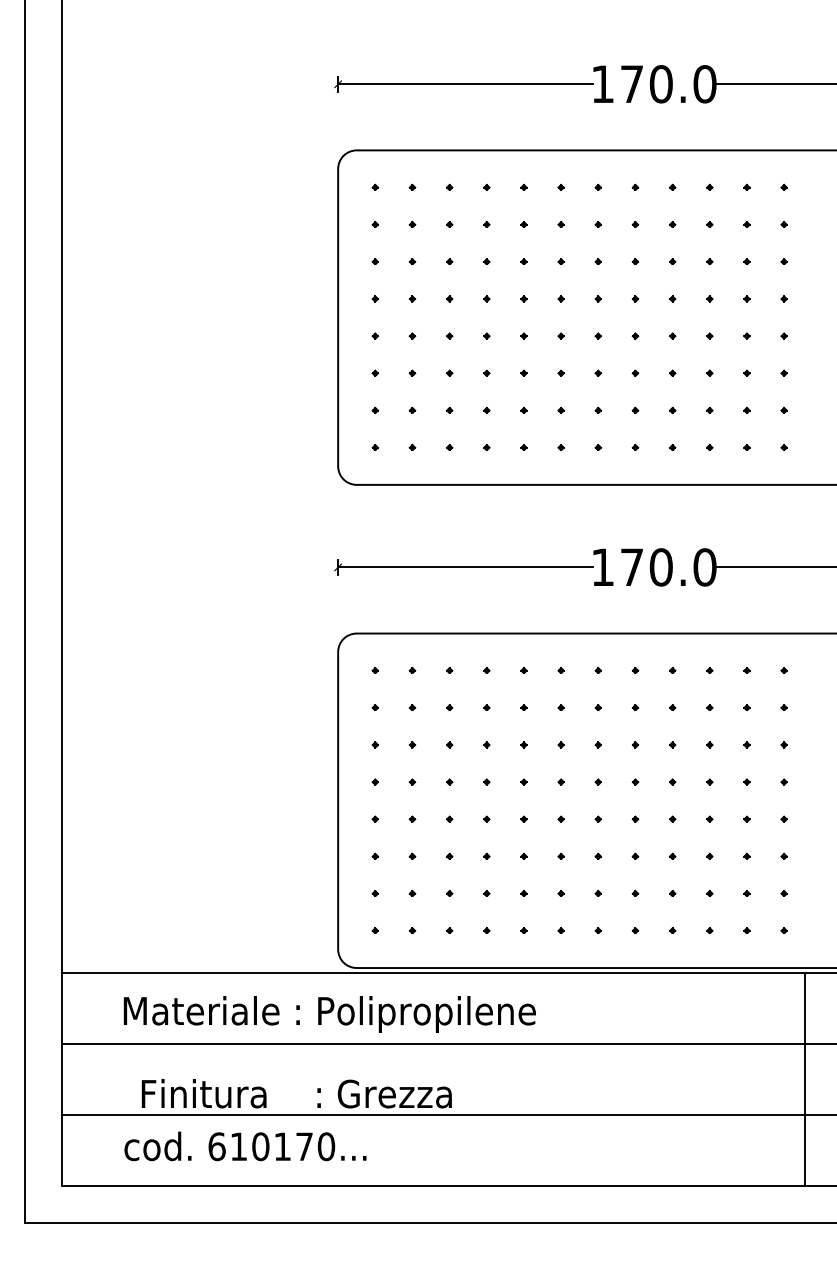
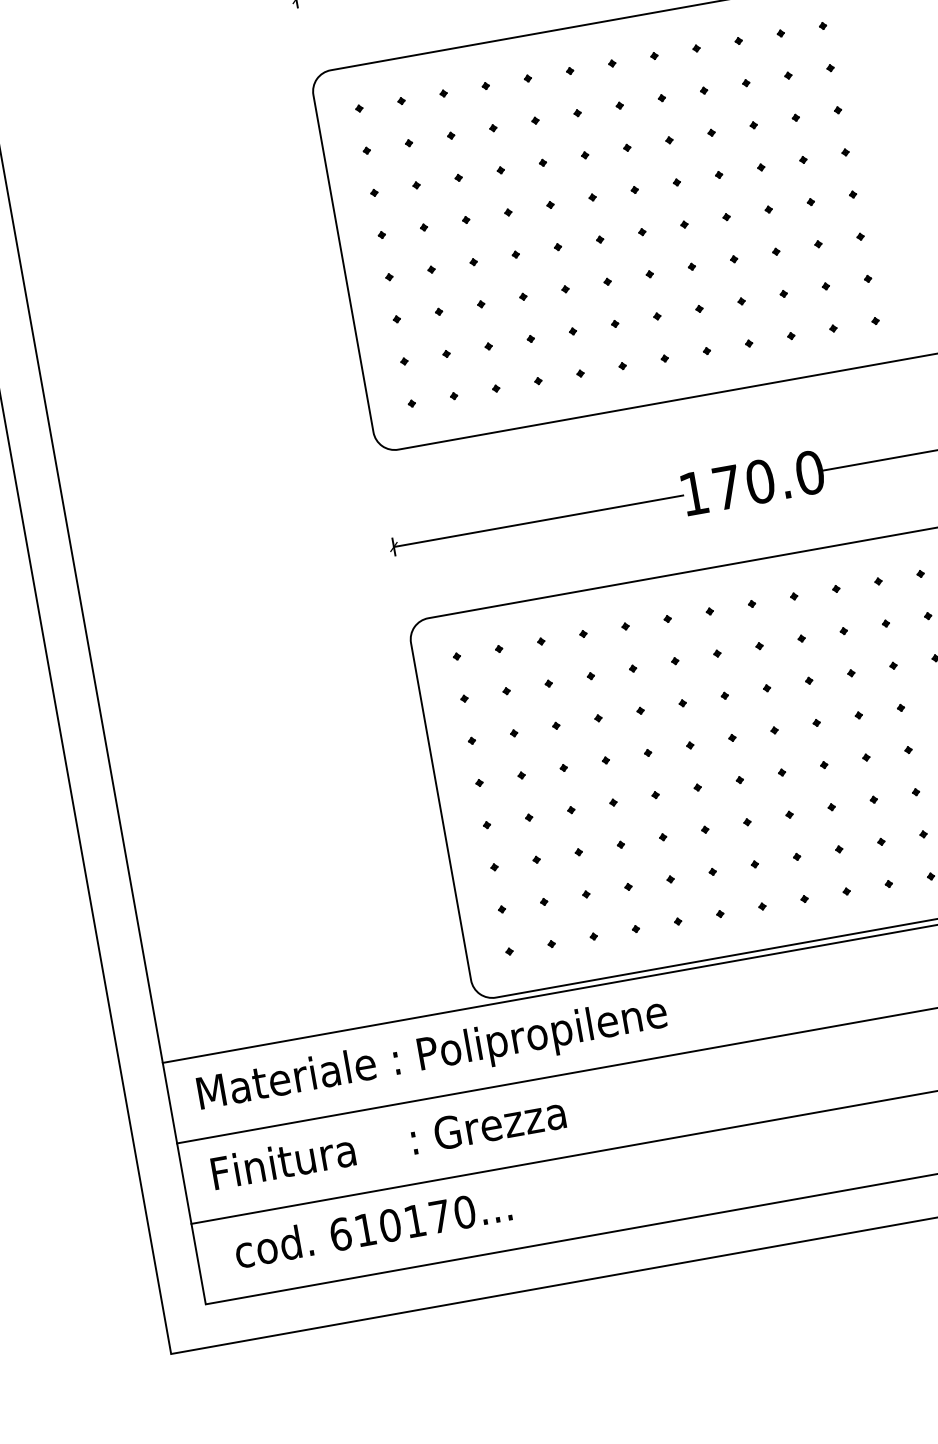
text: (329, 1014) -> (432, 1056), moved
text: (296, 1093) -> (388, 1142), moved
text: (245, 1146) -> (372, 1228), moved

